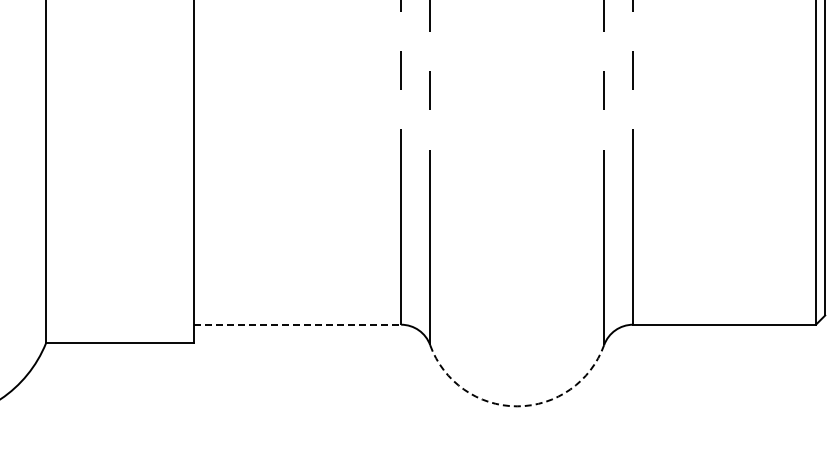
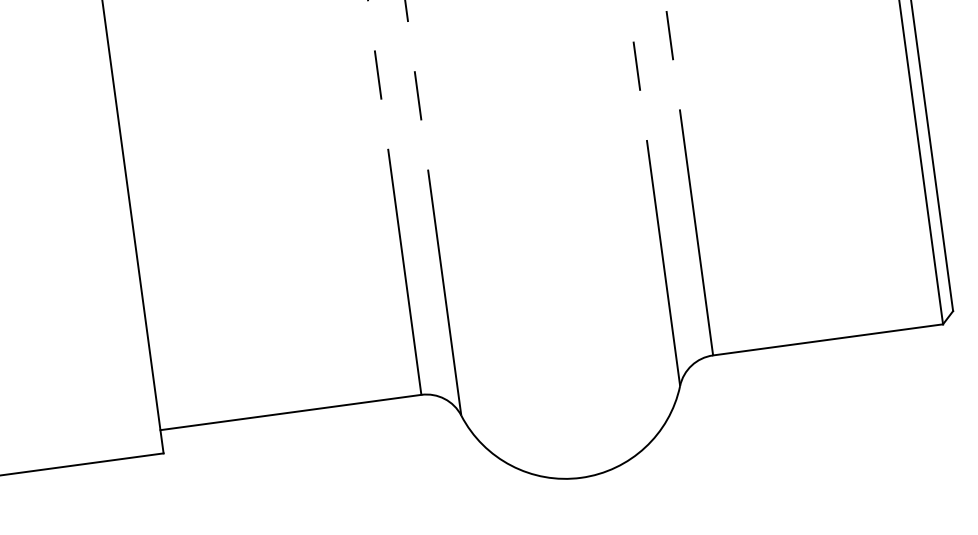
line: (297, 324) -> (290, 412), dashed -> solid
arc: (517, 406) -> (581, 477), dashed -> solid

